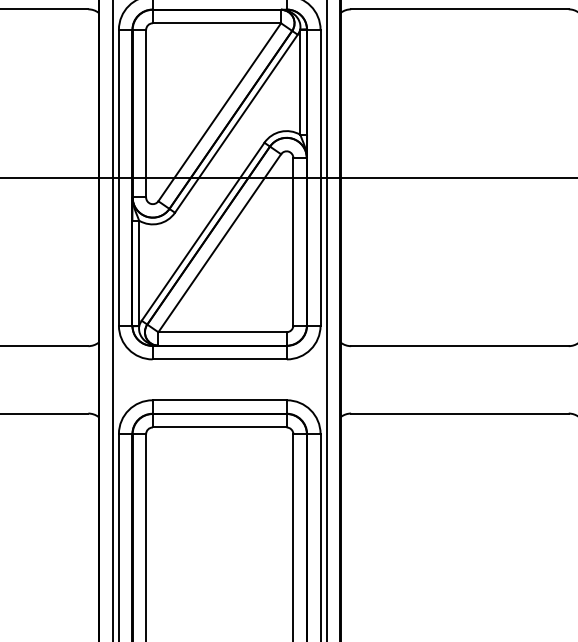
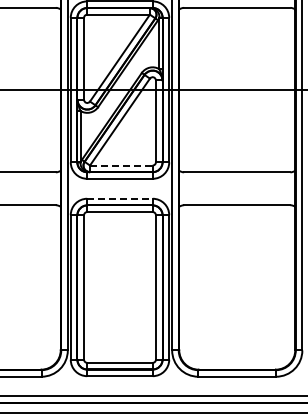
line: (222, 332) -> (121, 165), solid -> dashed
line: (220, 399) -> (120, 198), solid -> dashed

